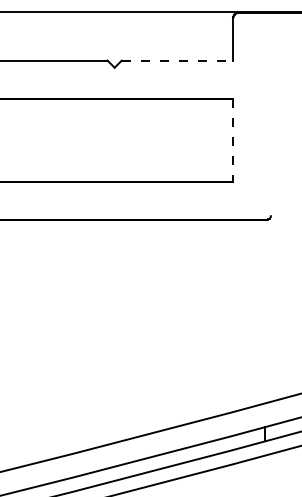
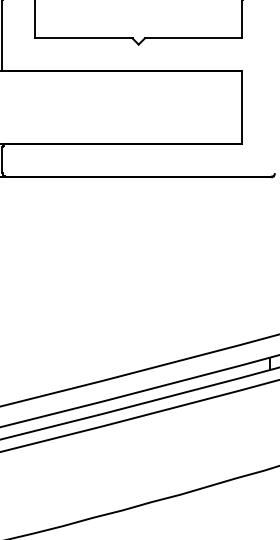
line: (177, 60) -> (193, 38), dashed -> solid
line: (233, 141) -> (242, 108), dashed -> solid

